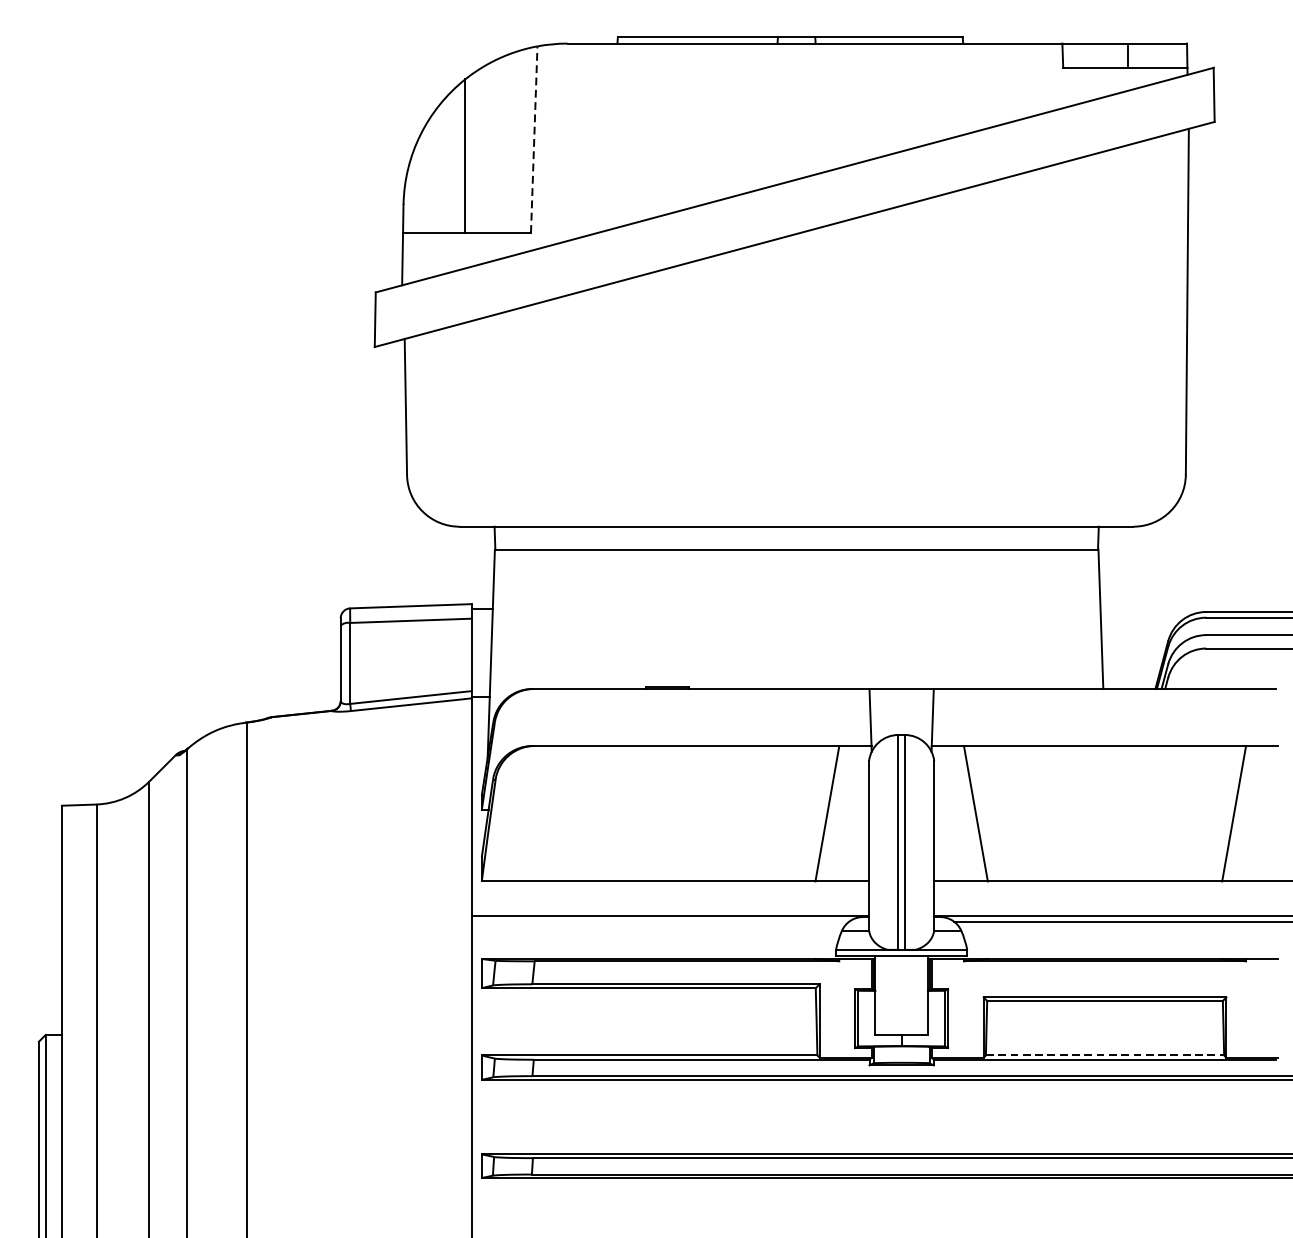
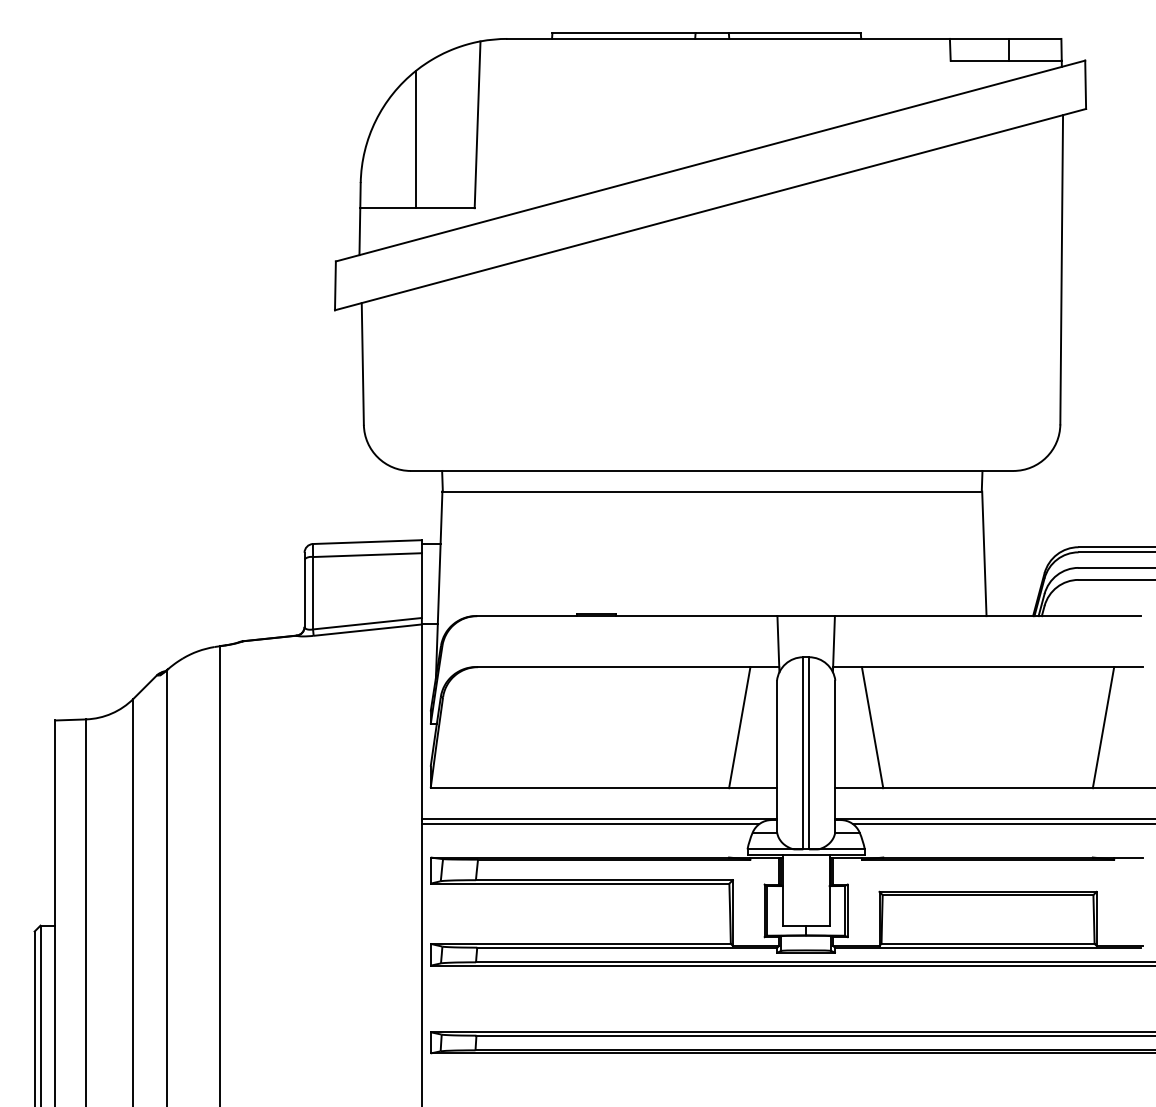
line: (534, 139) -> (477, 124), dashed -> solid
line: (660, 922) -> (590, 824), added
line: (1105, 1055) -> (988, 943), dashed -> solid

